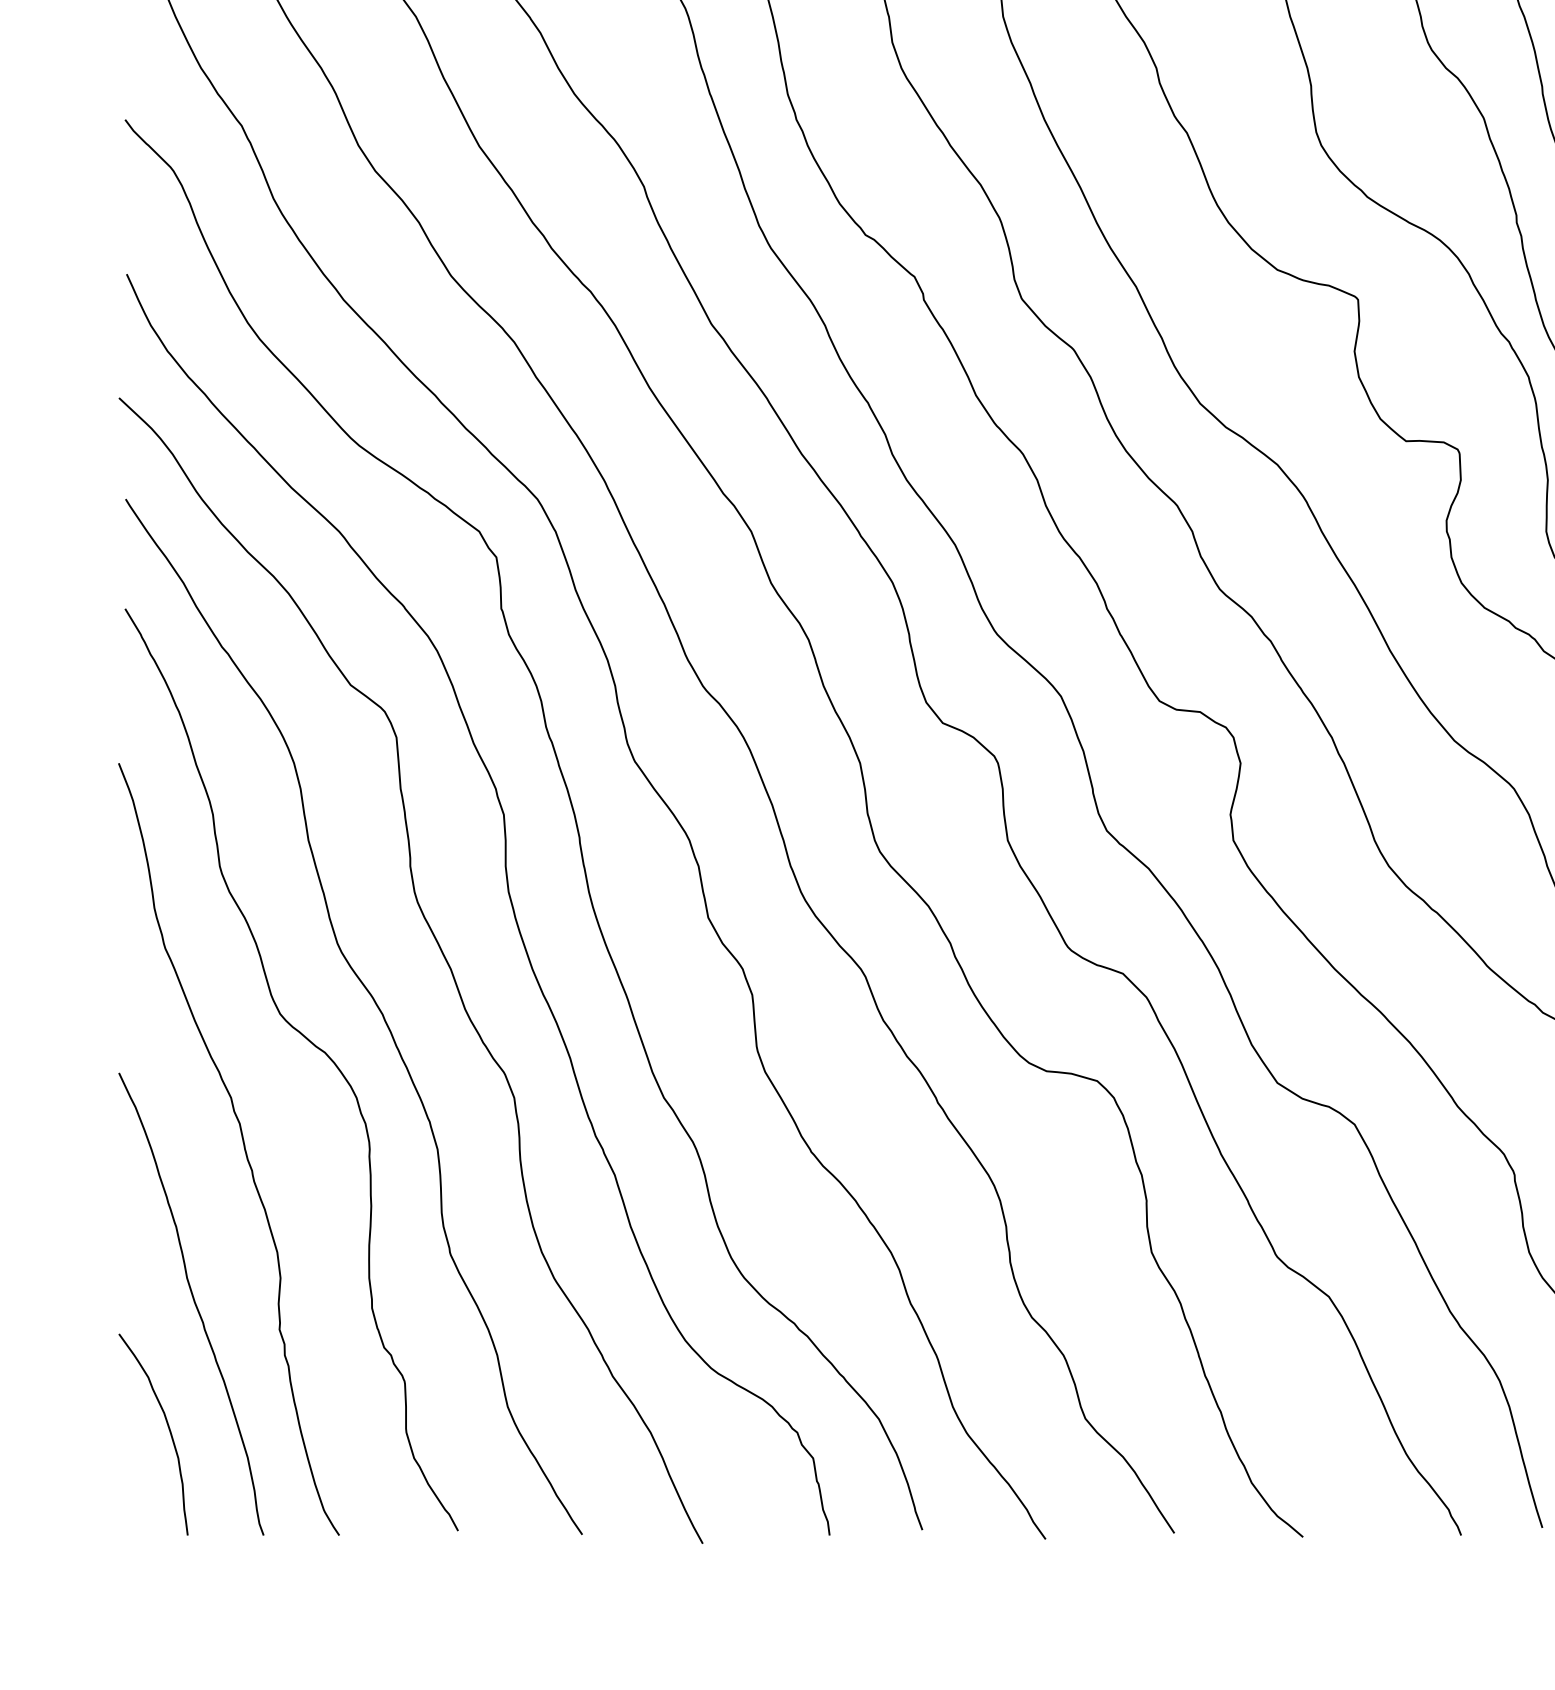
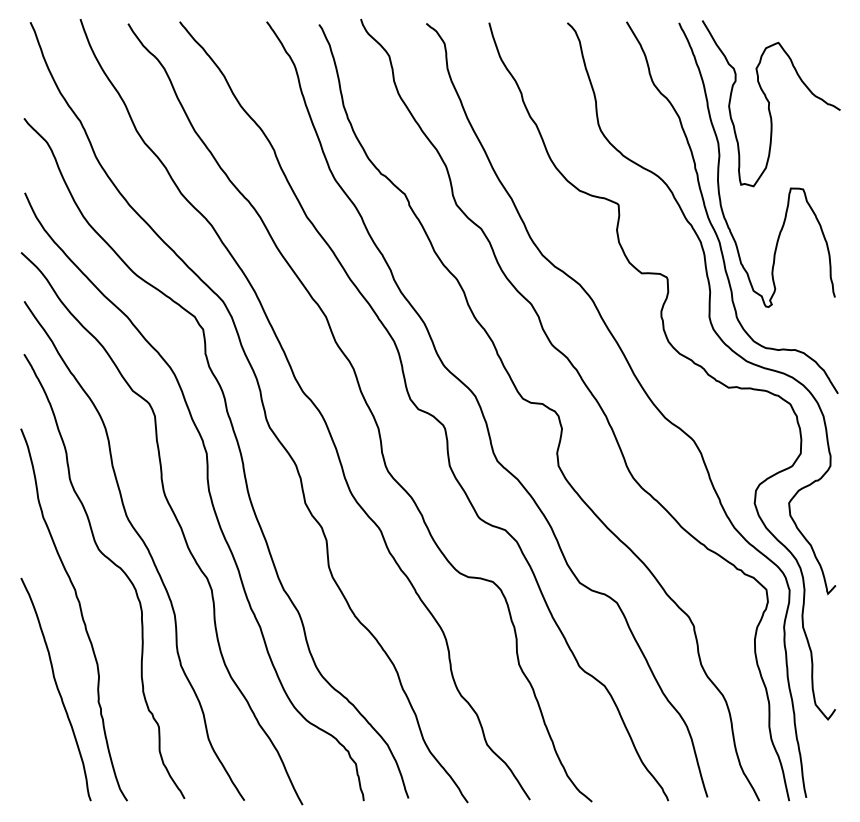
curve: (167, 1430) -> (44, 750), removed

